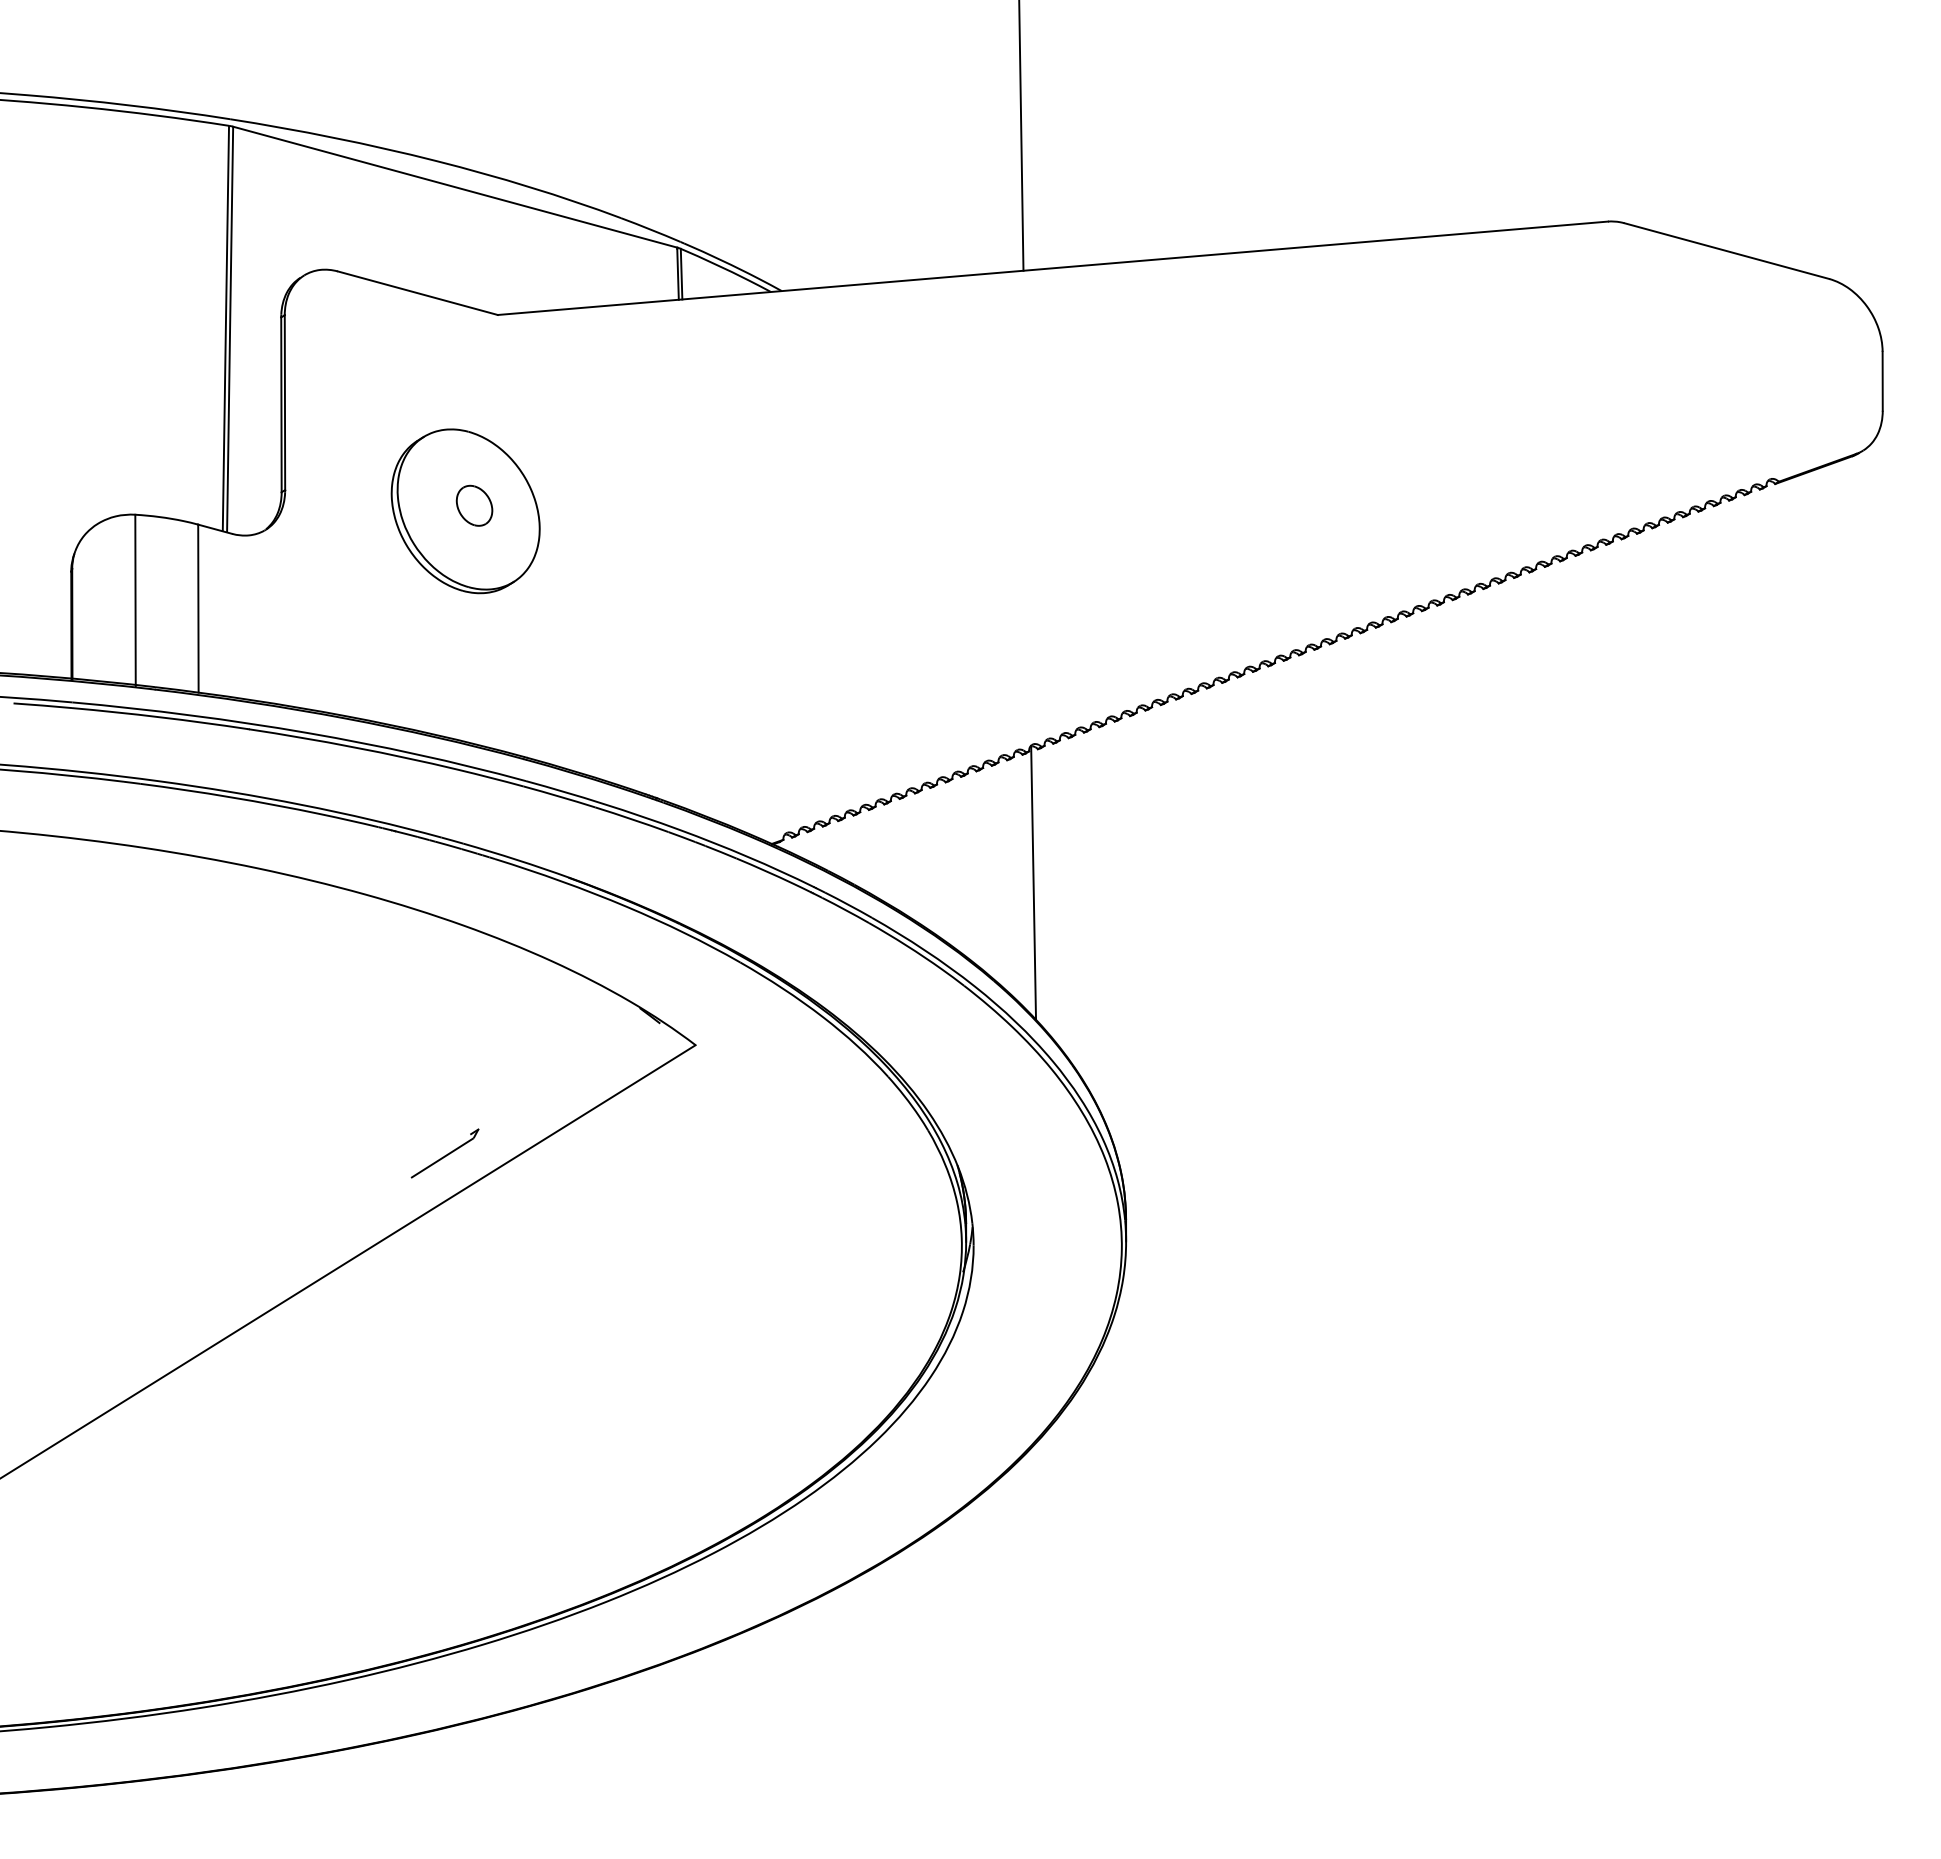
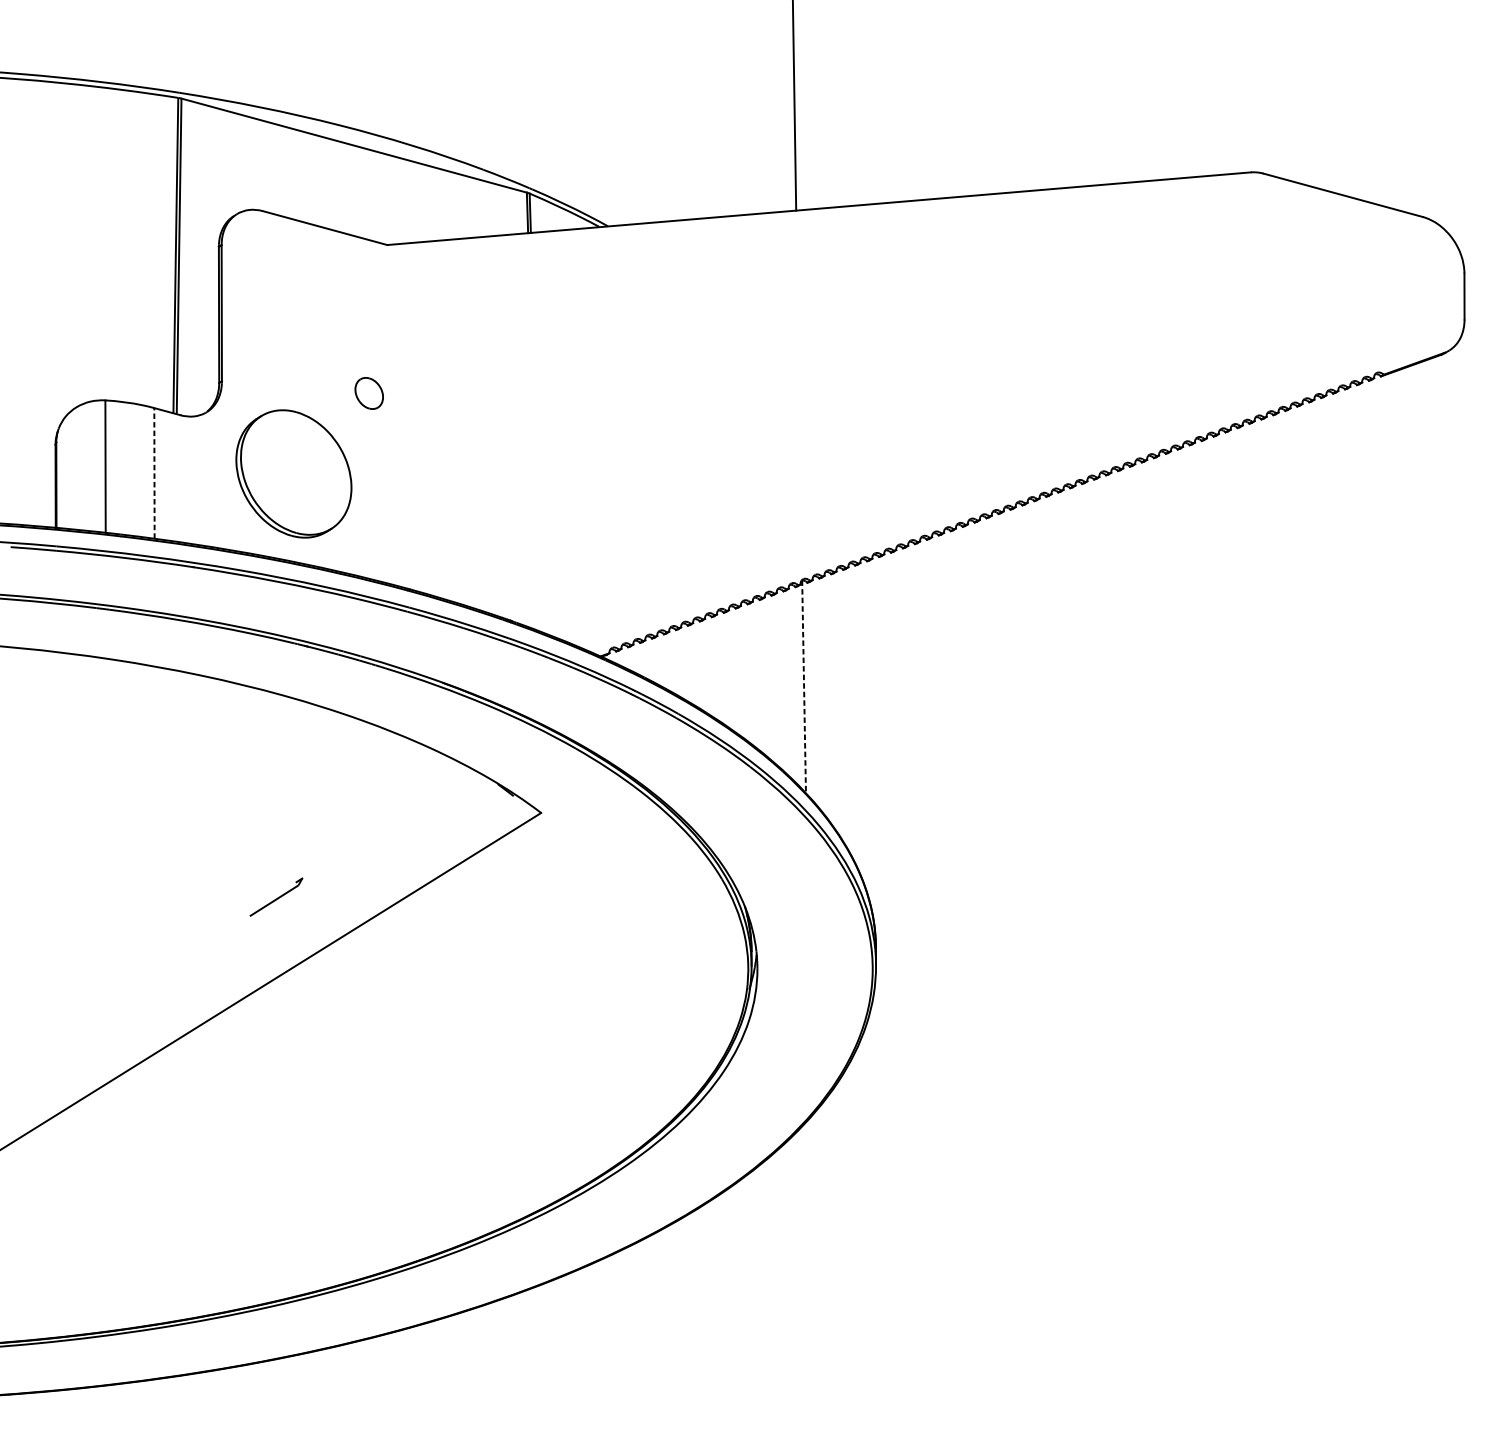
part: (465, 511) -> (293, 474), moved
line: (198, 608) -> (154, 473), solid -> dashed
line: (1033, 883) -> (804, 687), solid -> dashed
part: (444, 1153) -> (275, 897), moved

